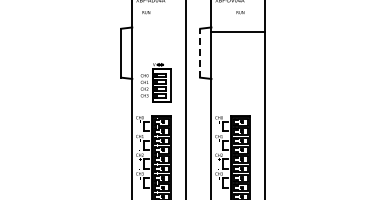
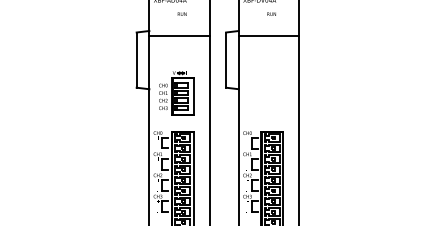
text: (146, 12) -> (182, 14), moved
line: (158, 31) -> (178, 35), added
line: (200, 52) -> (226, 59), dashed -> solid

